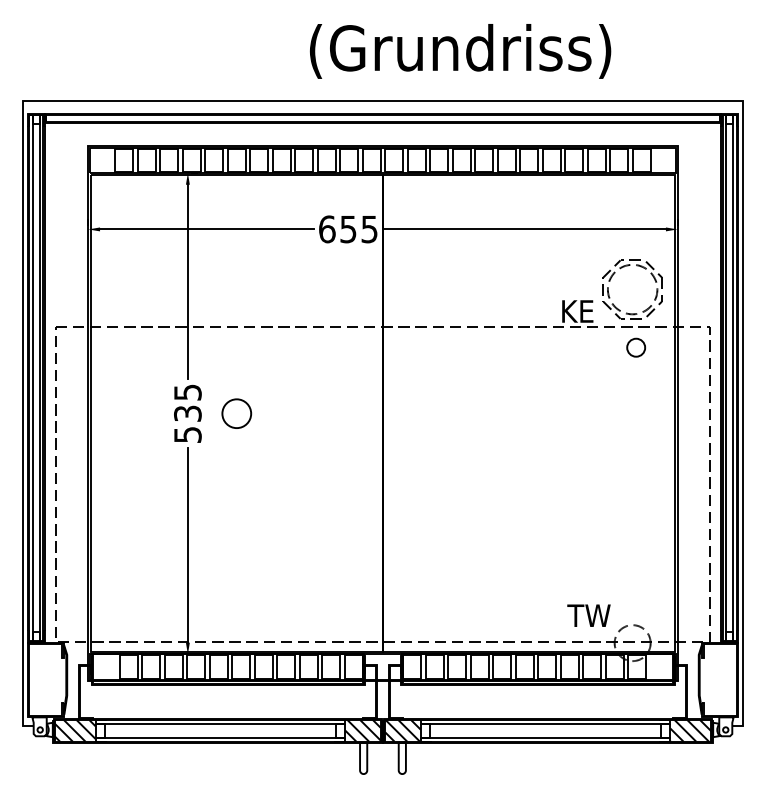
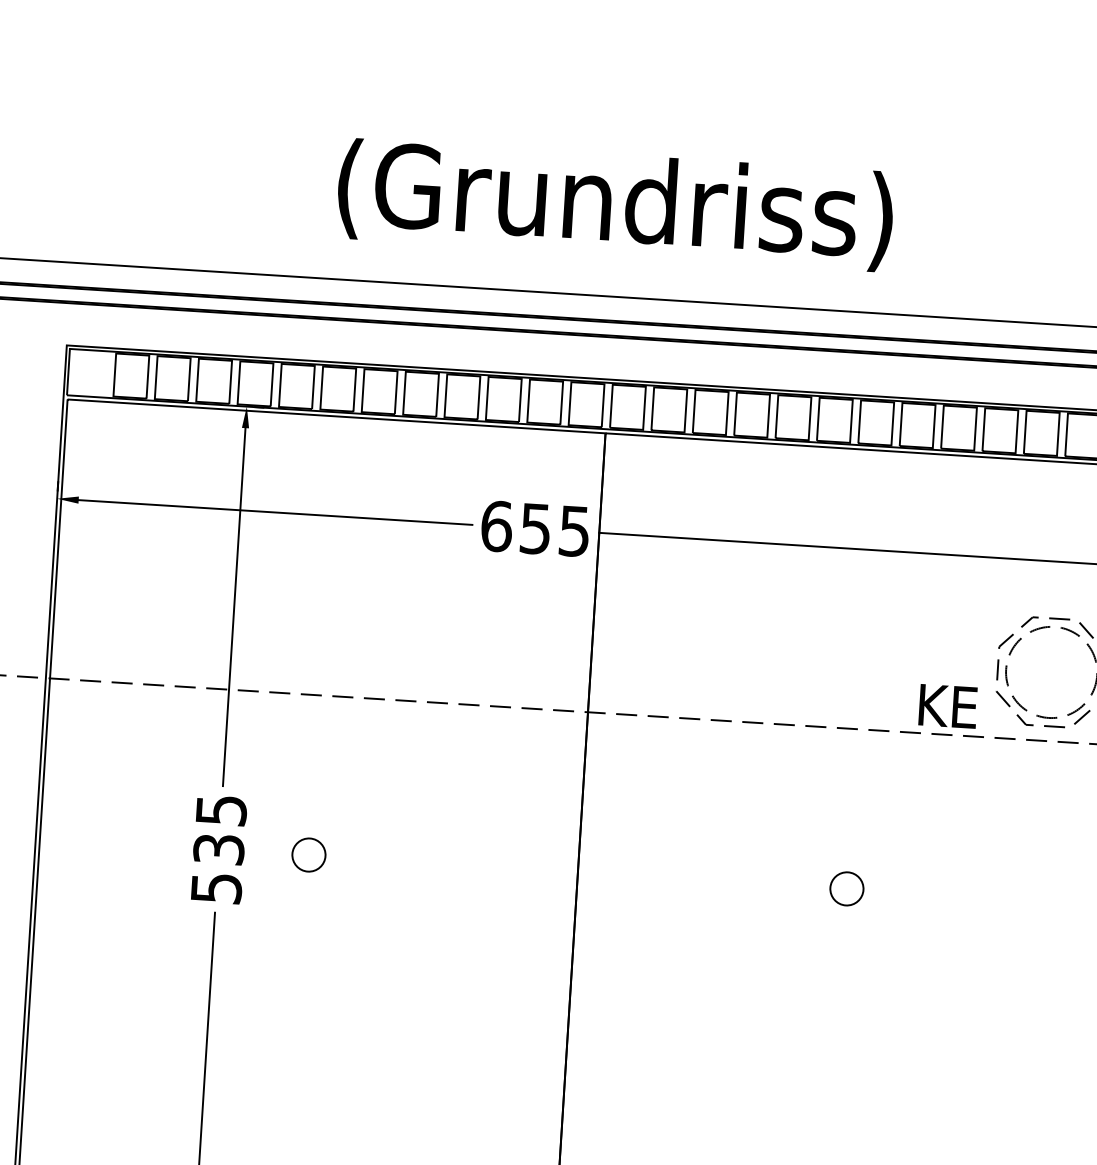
text: (460, 51) -> (615, 205), moved
circle: (636, 347) -> (847, 888), moved
circle: (236, 413) -> (308, 854), size x0.62

